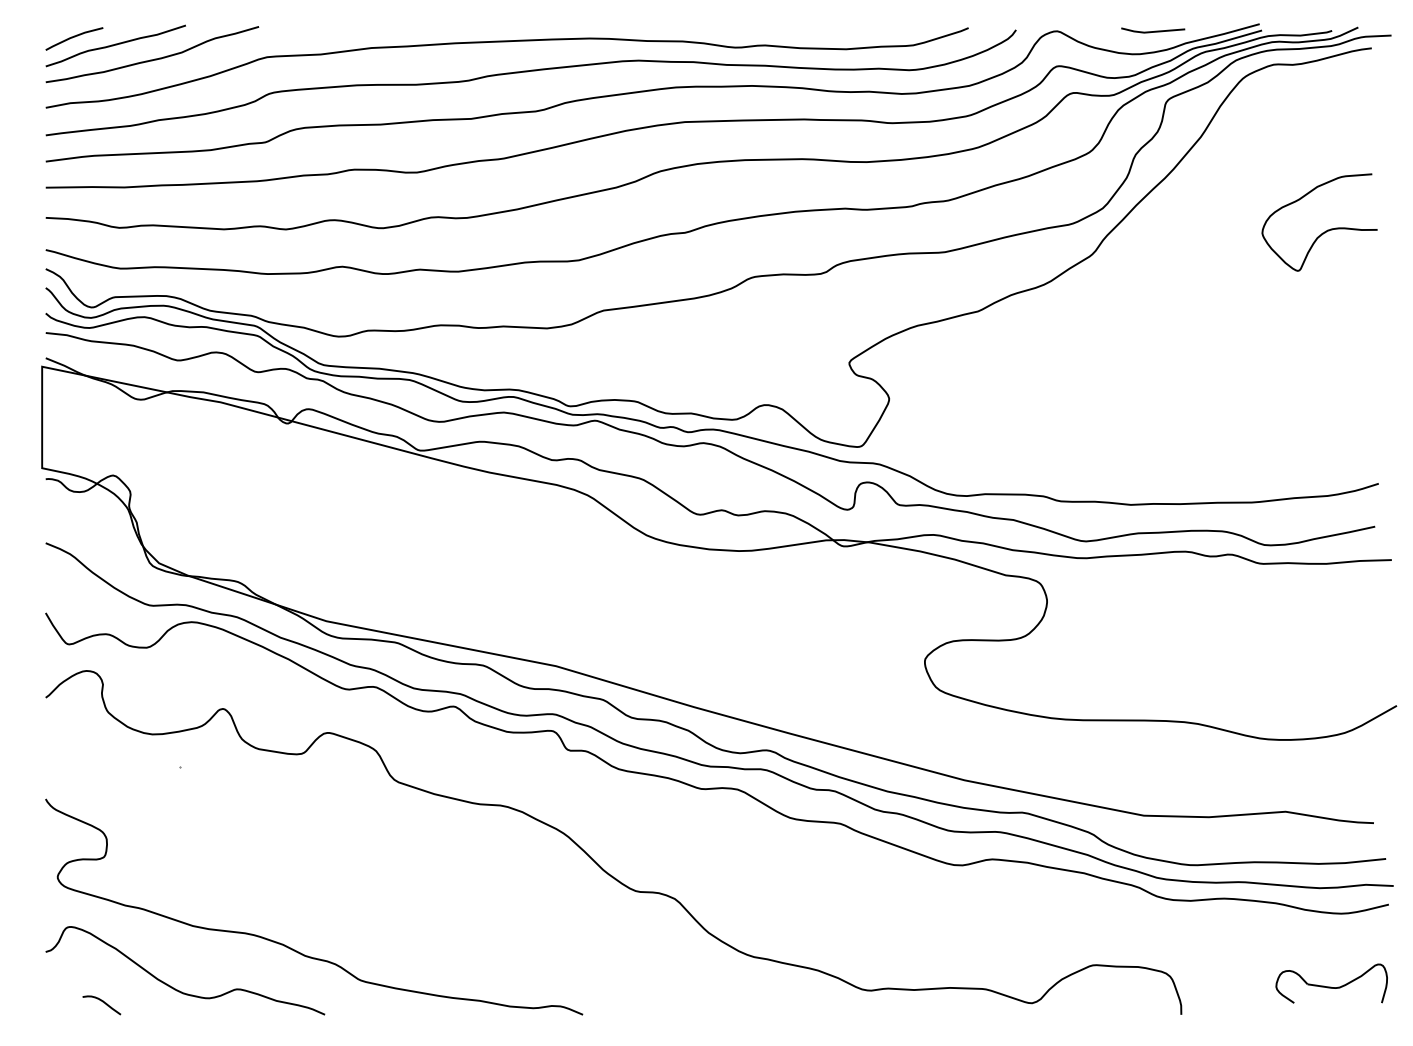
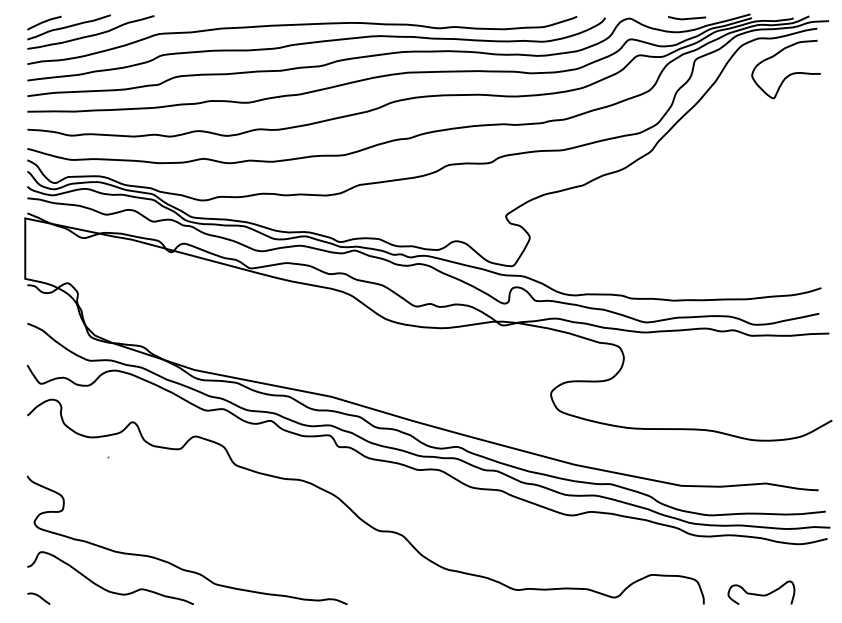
curve: (1323, 230) -> (788, 74), moved
part: (1331, 982) -> (761, 592), moved
curve: (103, 1003) -> (39, 597), moved

